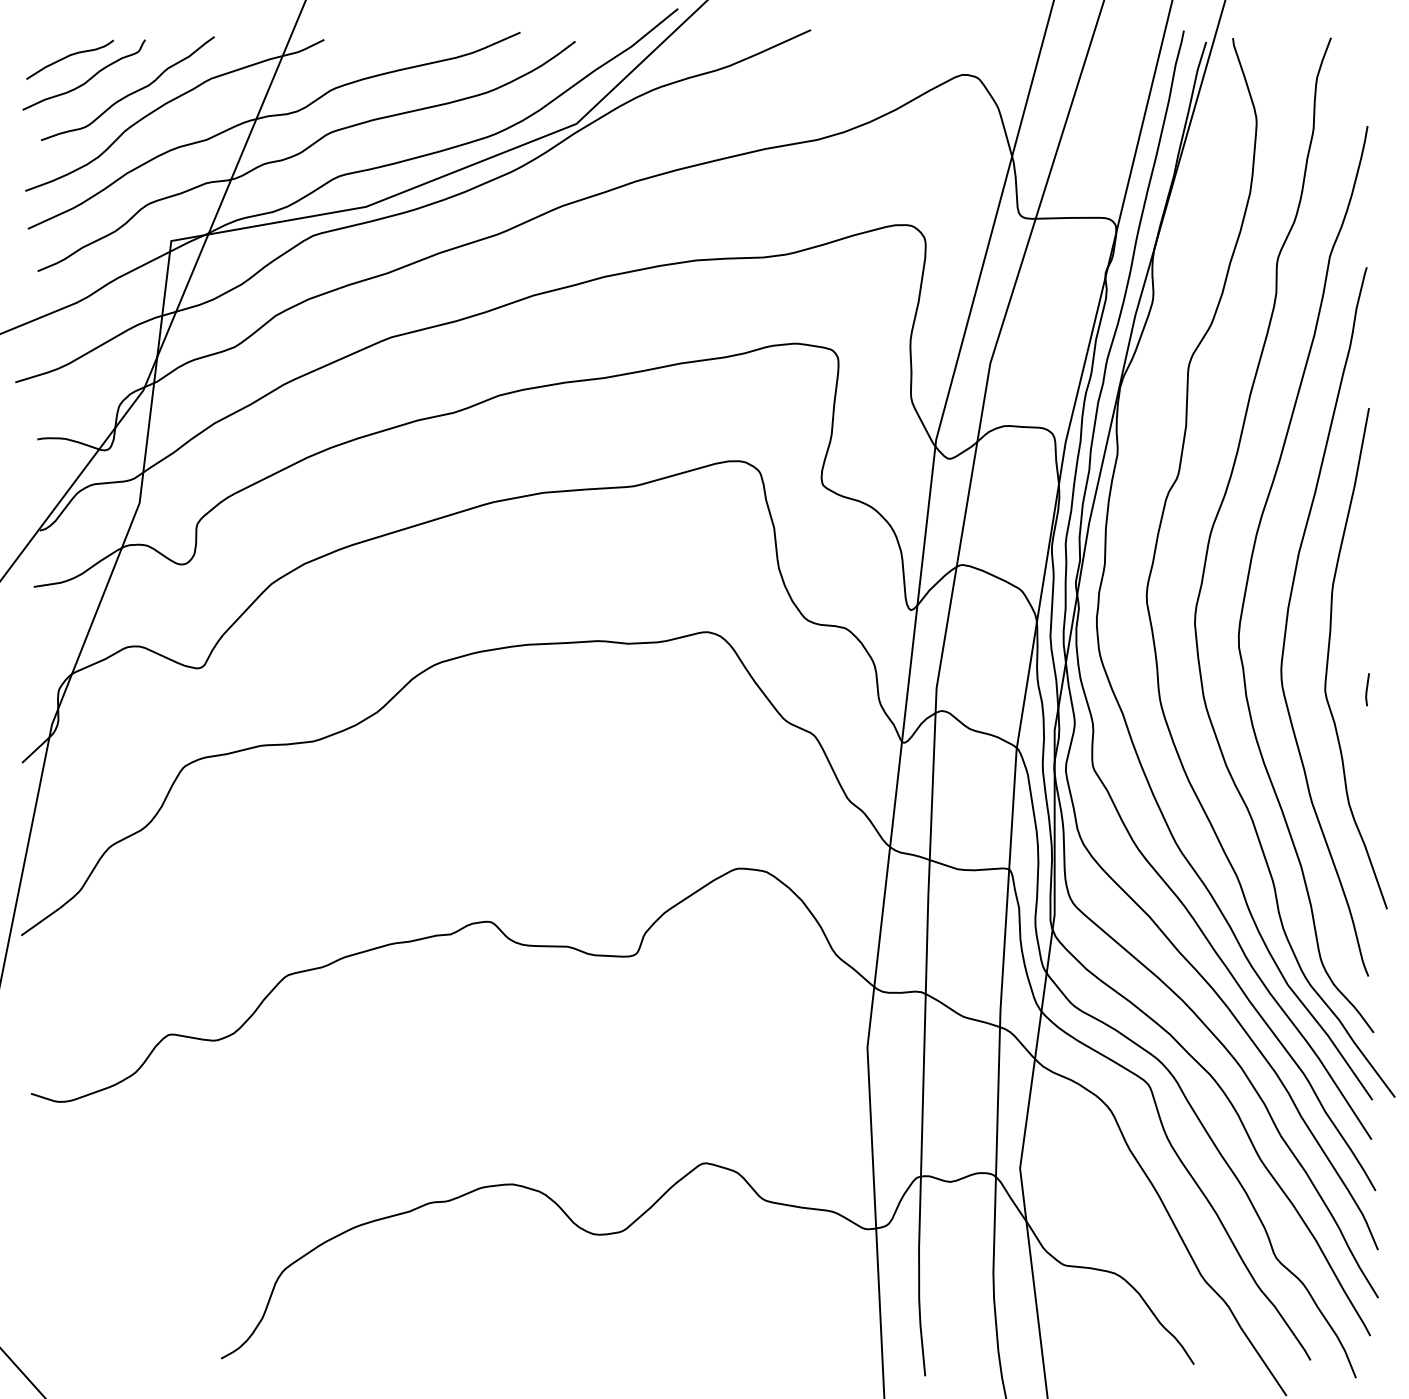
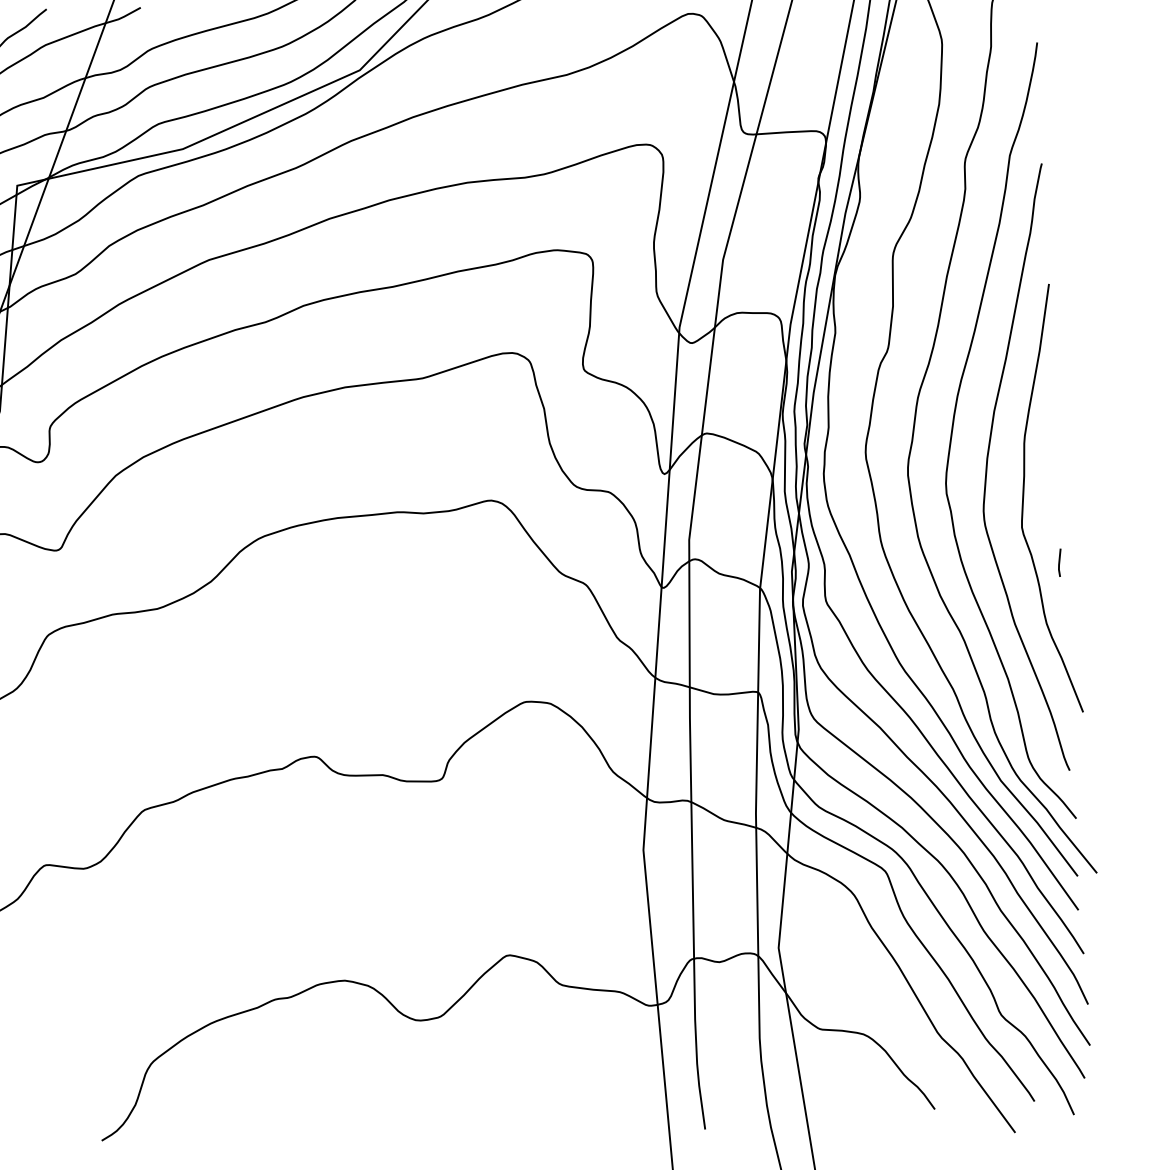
line: (1367, 689) -> (1059, 562), moved

